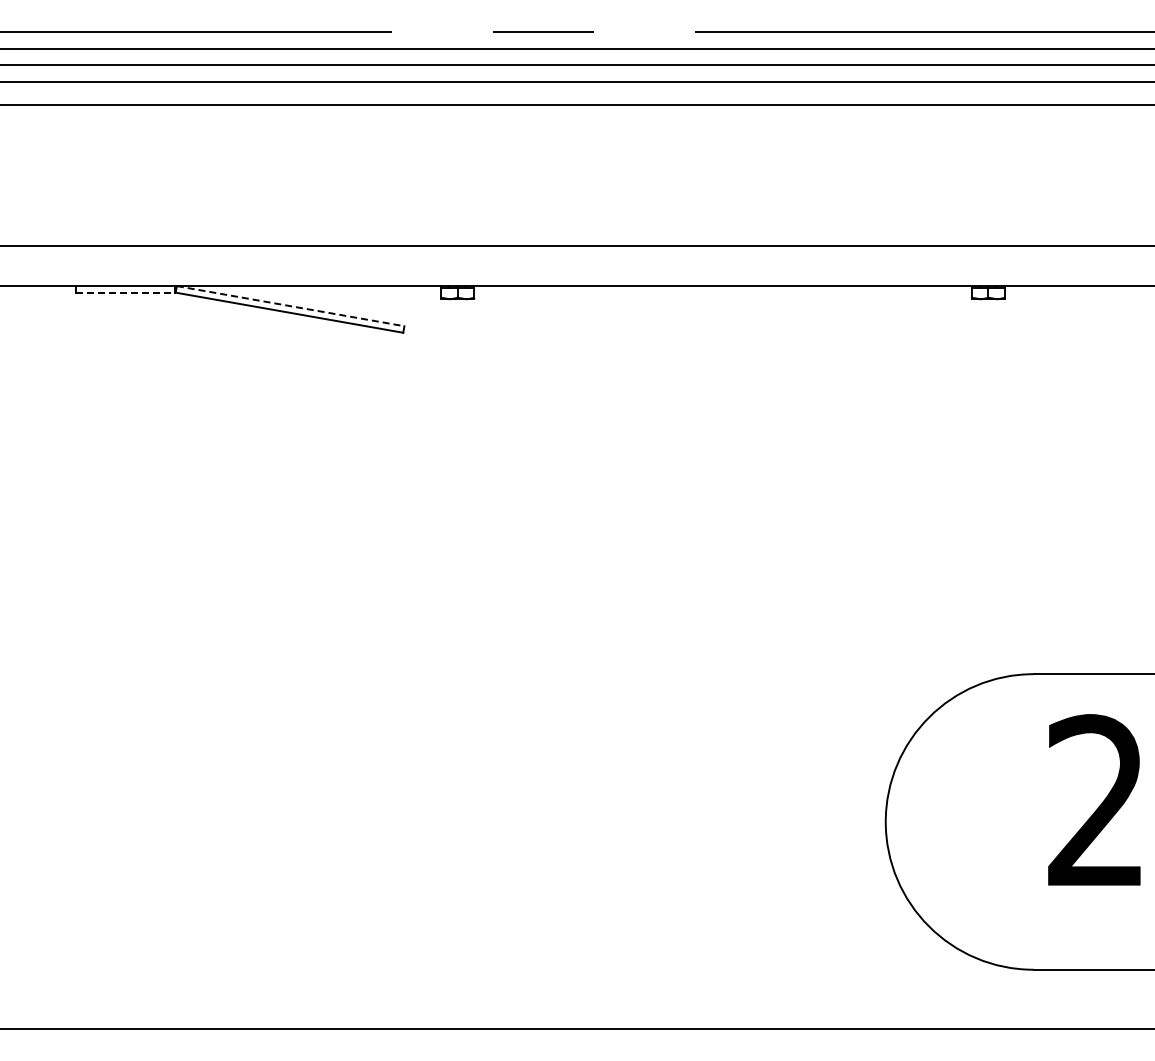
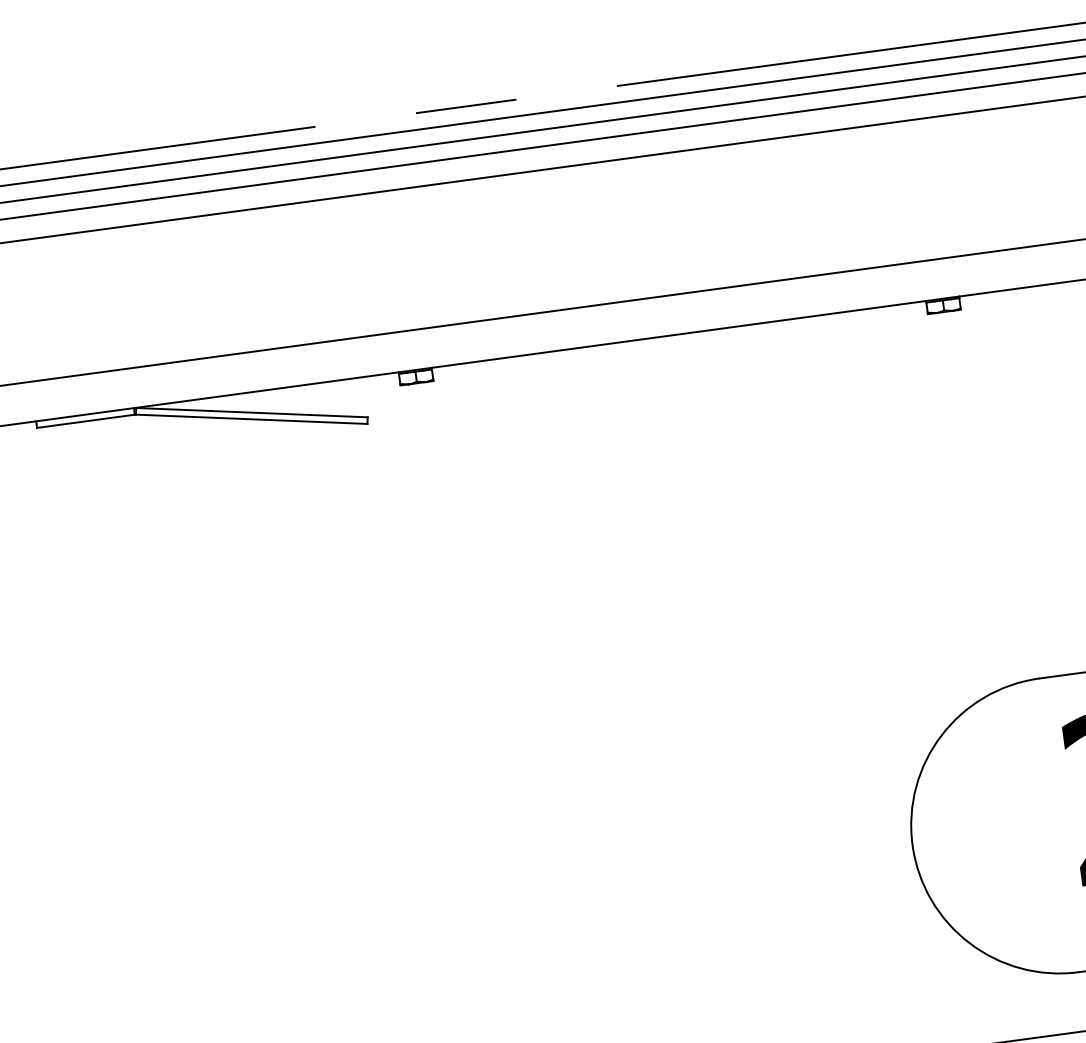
line: (125, 292) -> (86, 421), dashed -> solid
line: (290, 306) -> (251, 412), dashed -> solid

